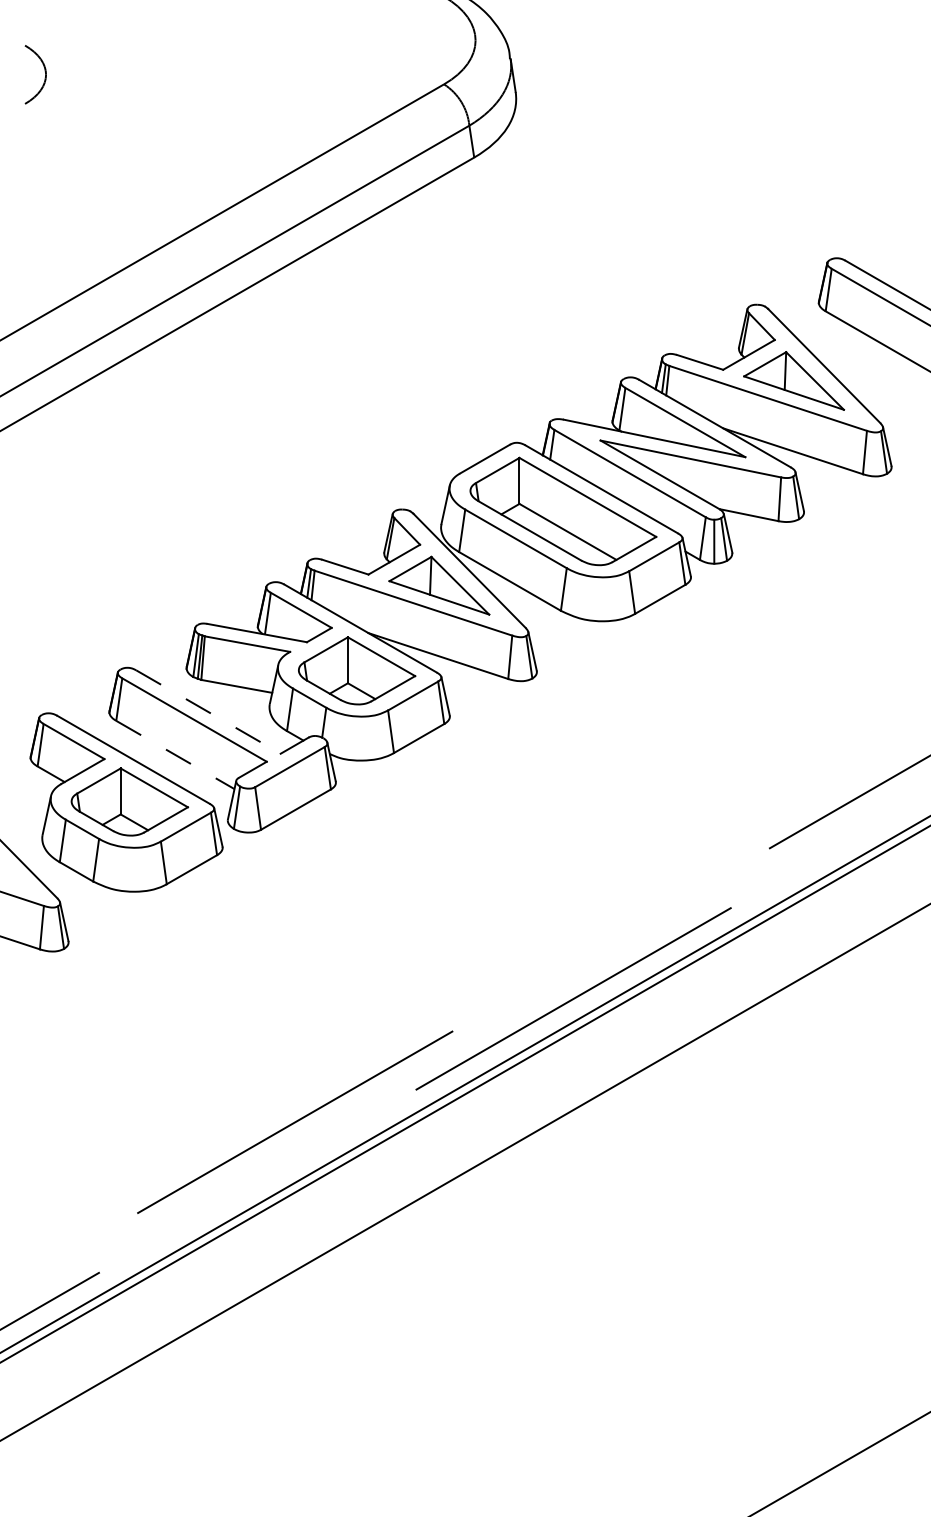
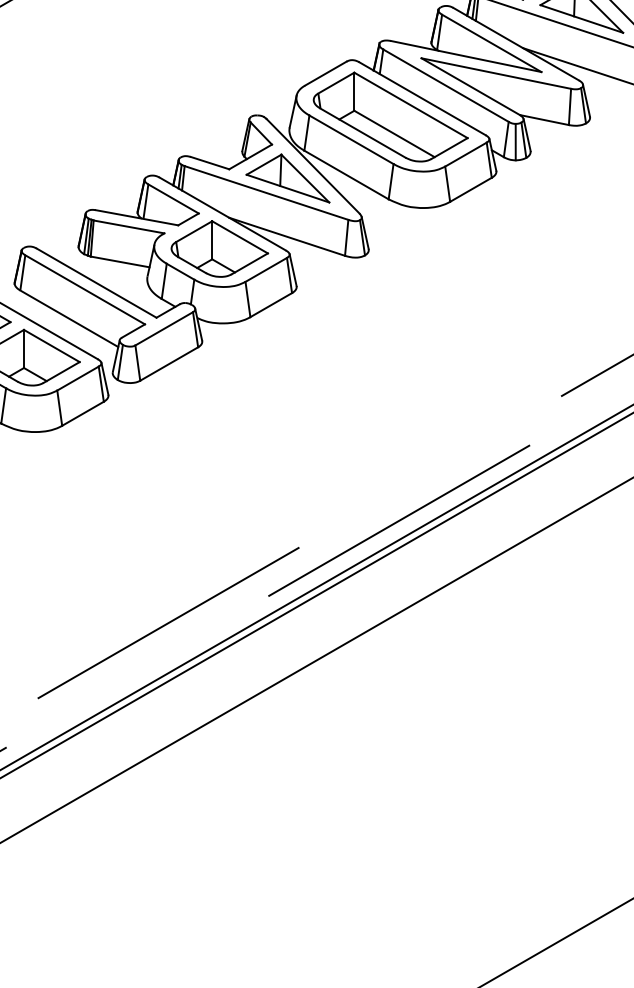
line: (208, 712) -> (96, 283), dashed -> solid
line: (175, 755) -> (69, 319), dashed -> solid

